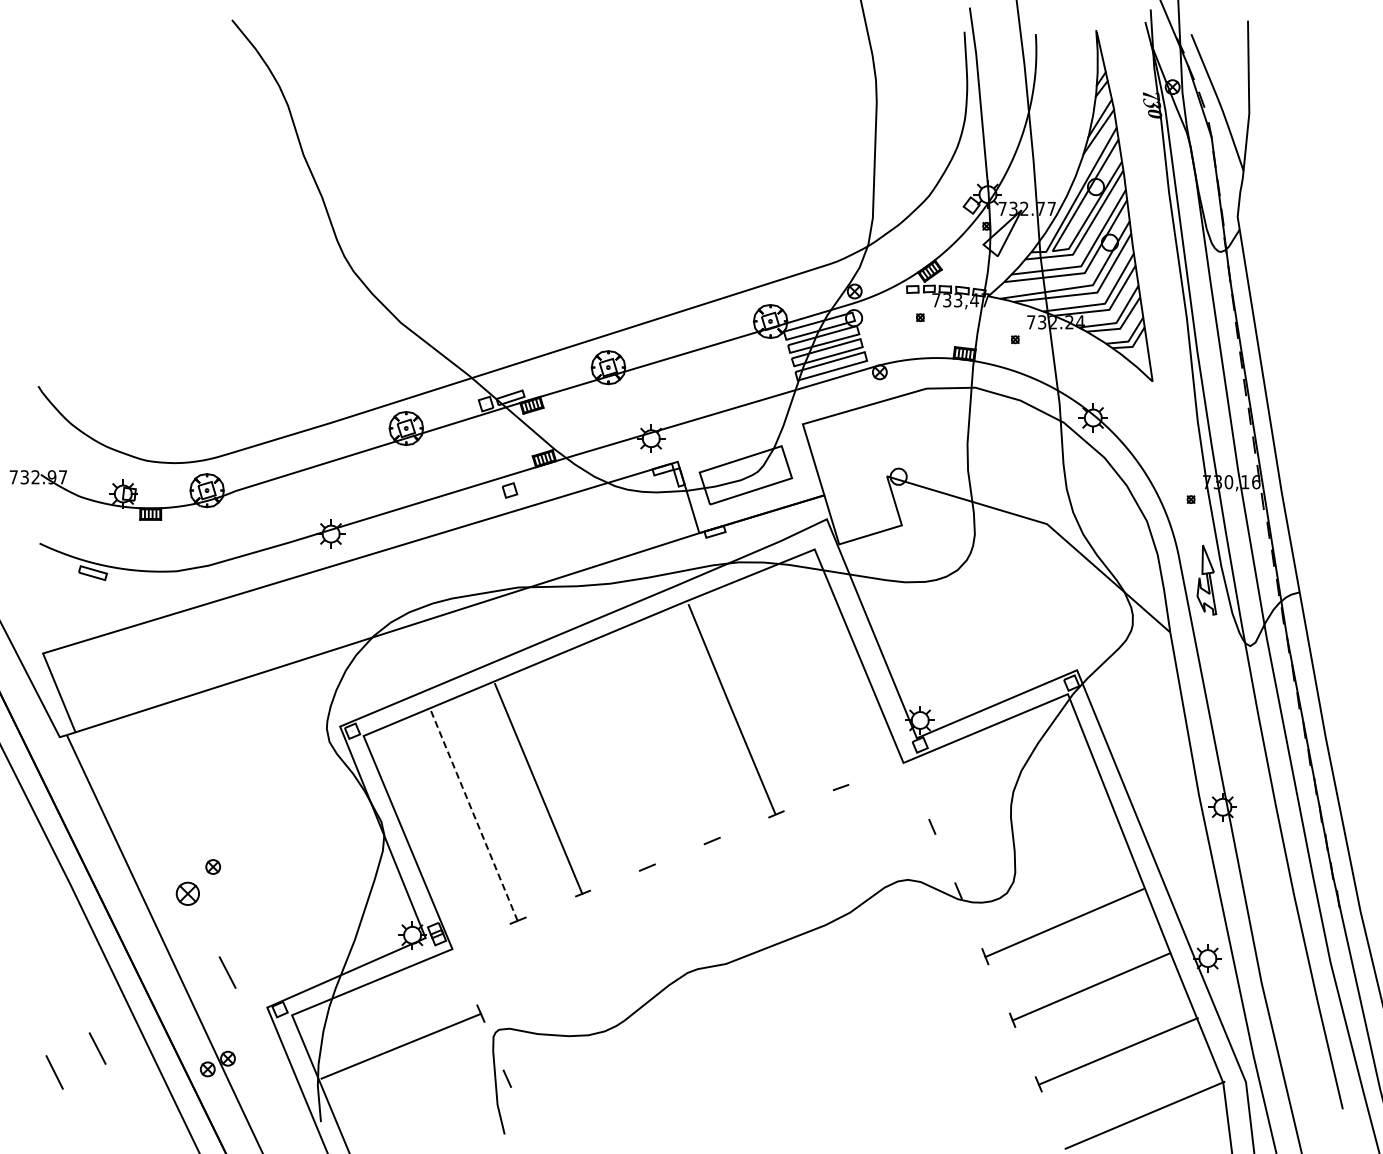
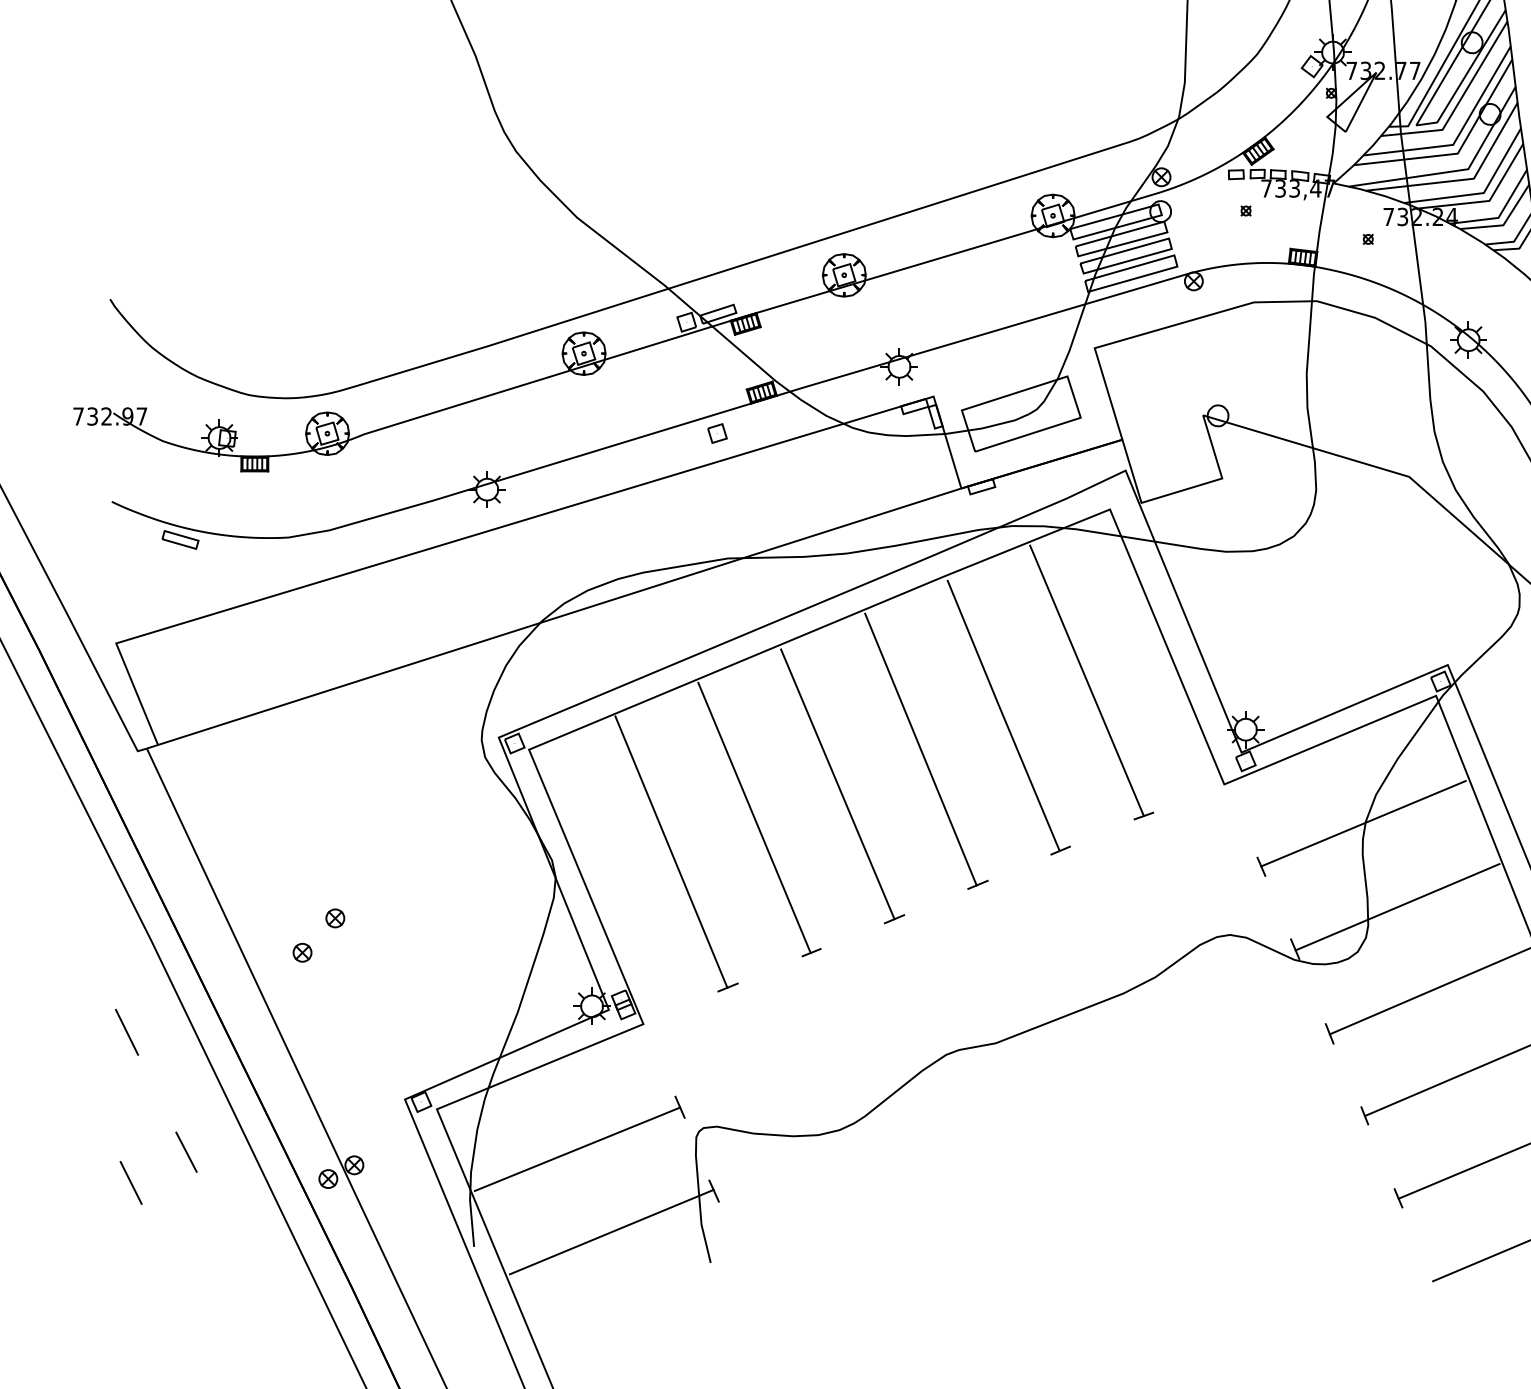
line: (796, 682) -> (1086, 680), added
line: (667, 735) -> (920, 749), added
line: (603, 762) -> (837, 783), added
line: (1011, 793) -> (1363, 823), added
line: (474, 815) -> (671, 852), dashed -> solid
line: (1037, 857) -> (1396, 906), added
part: (187, 893) -> (302, 952), size x0.62
line: (50, 955) -> (125, 1032), added
line: (227, 972) -> (353, 1054), removed
line: (427, 1110) -> (611, 1231), added

